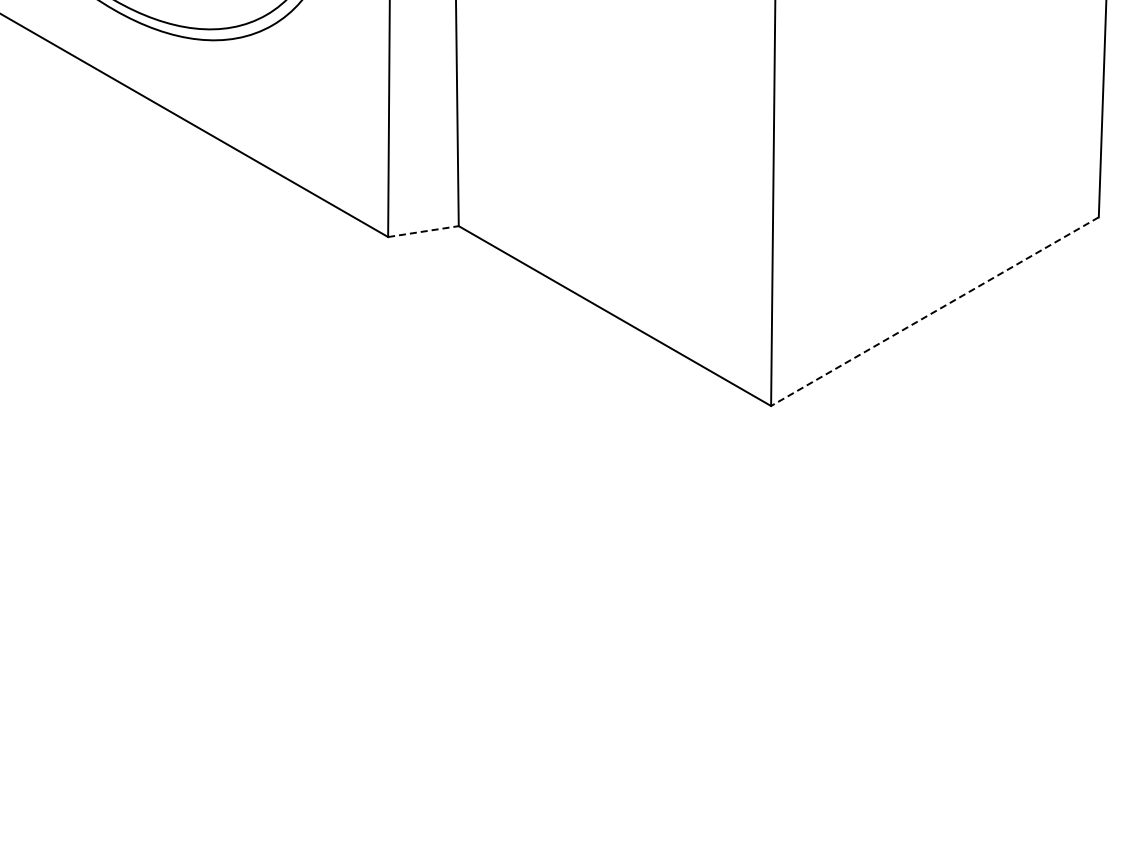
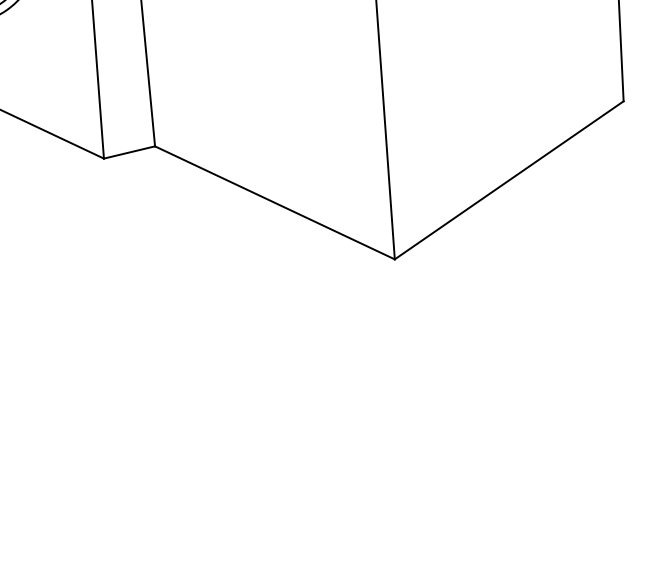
line: (423, 231) -> (129, 152), dashed -> solid
line: (934, 311) -> (508, 180), dashed -> solid

